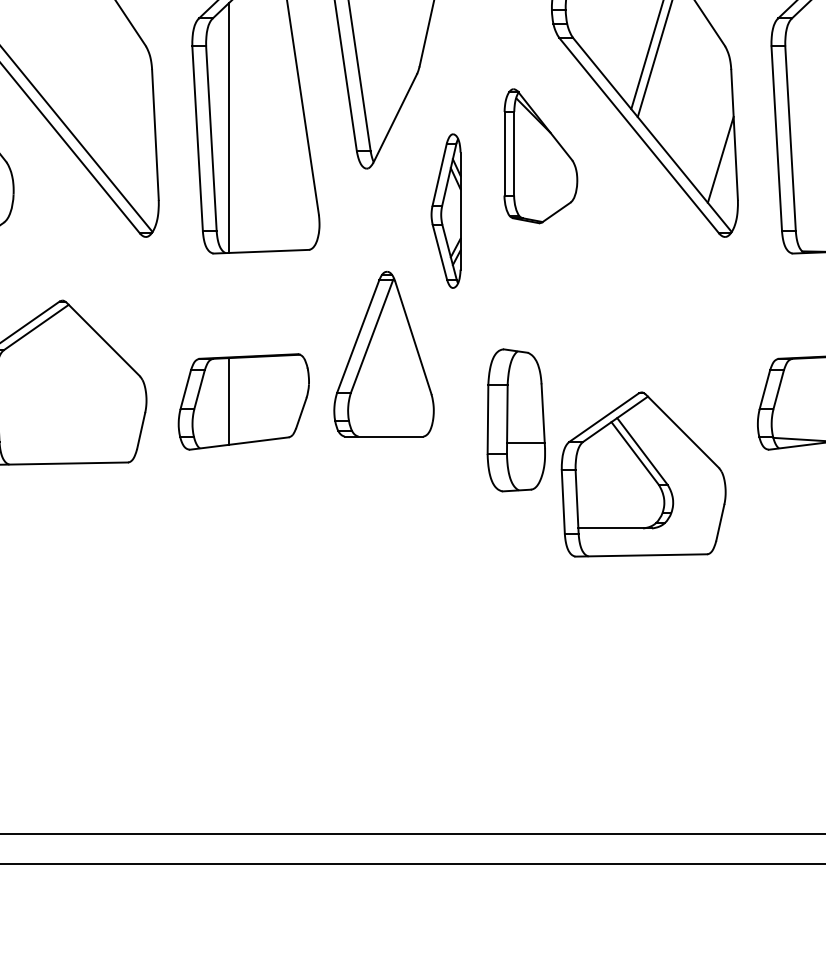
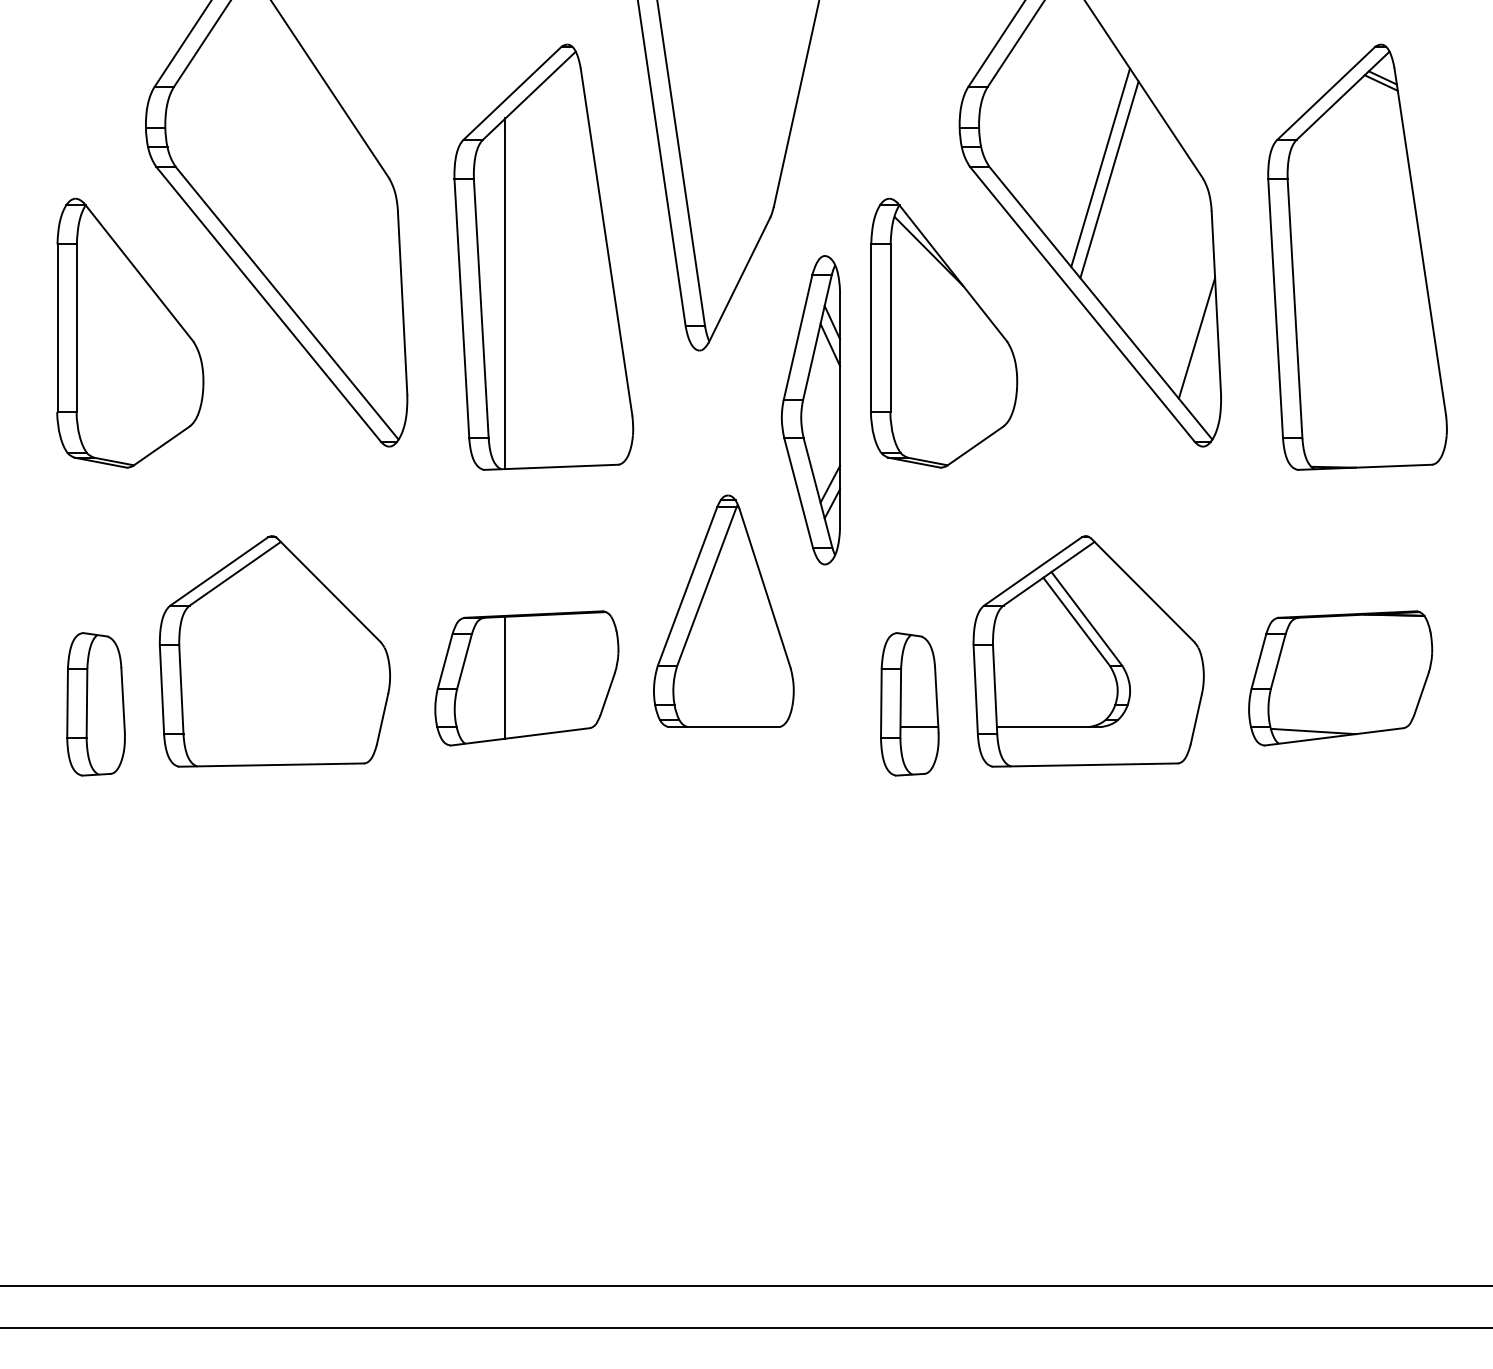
part: (541, 155) -> (944, 332), size x1.43
part: (445, 211) -> (810, 410), size x1.43
part: (516, 420) -> (909, 704), size x0.71
part: (643, 474) -> (1088, 651), moved

